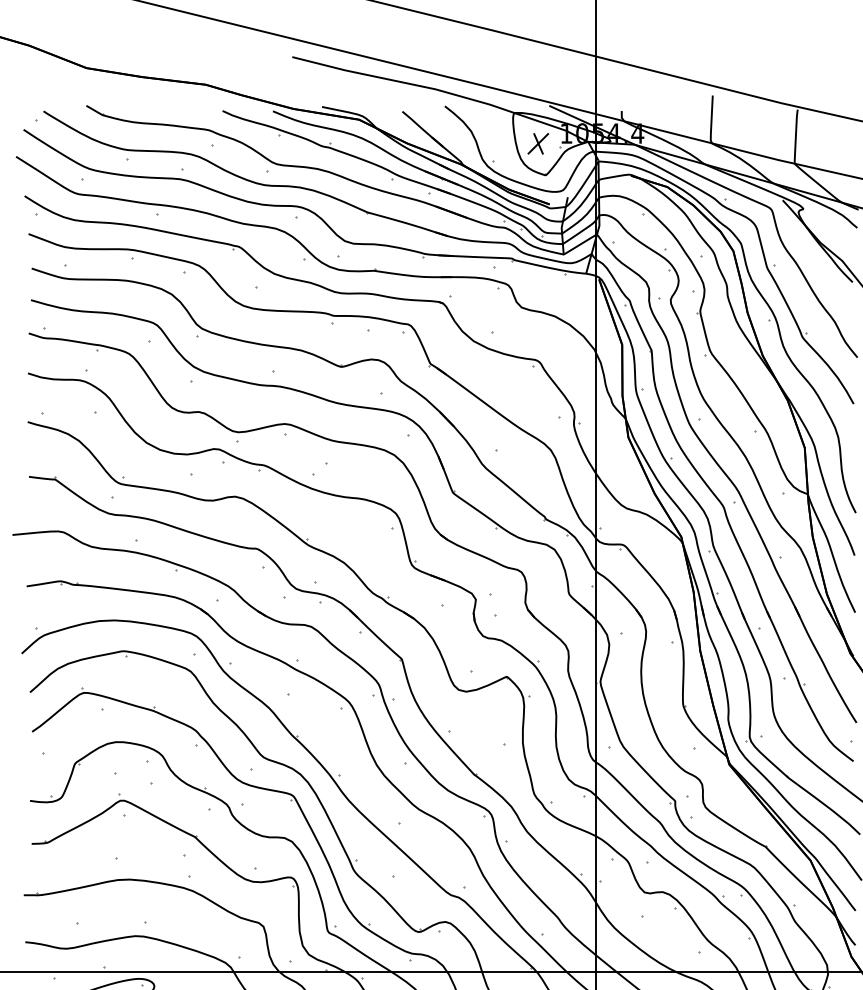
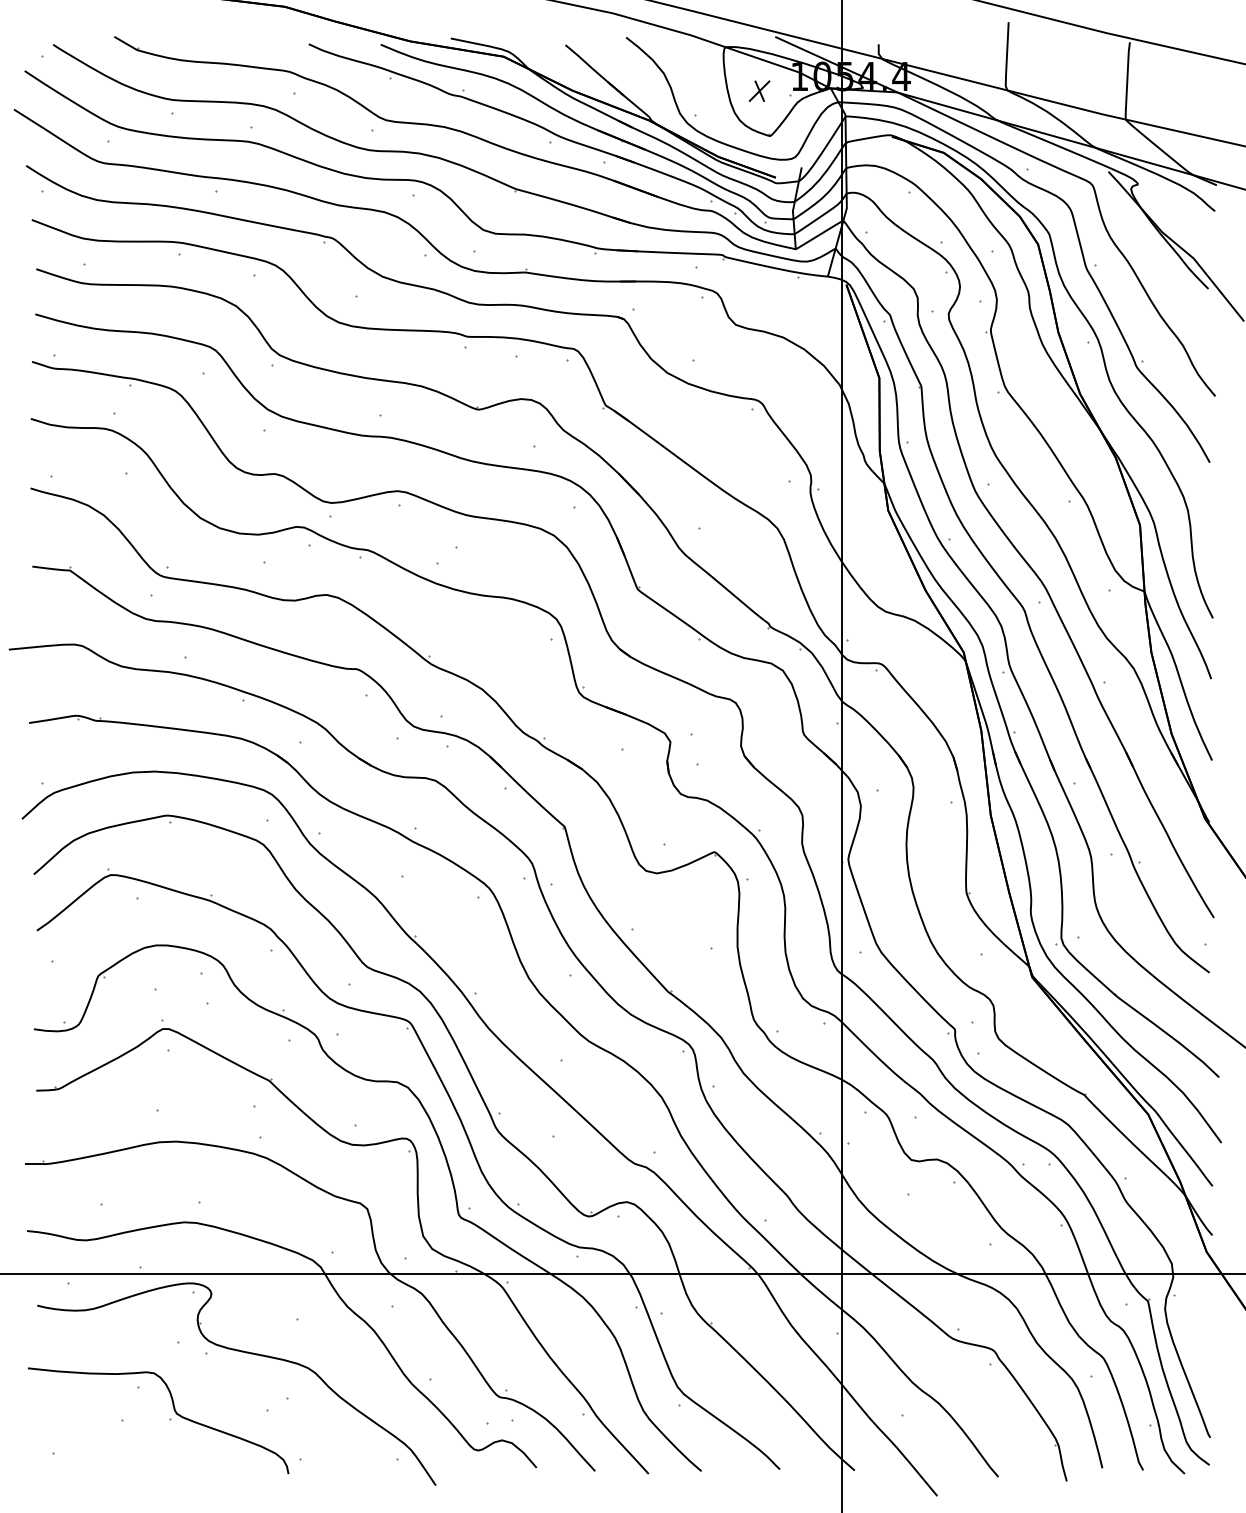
part: (538, 144) -> (759, 91), size x0.7

